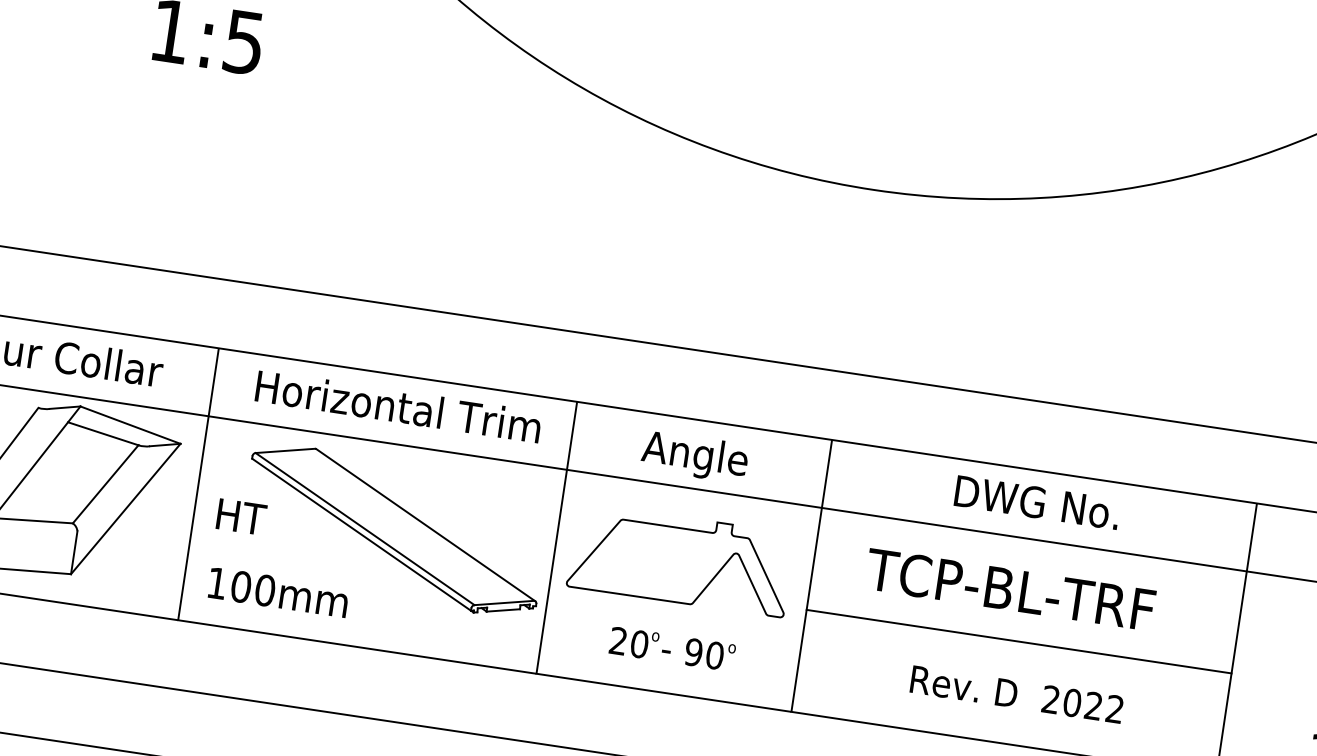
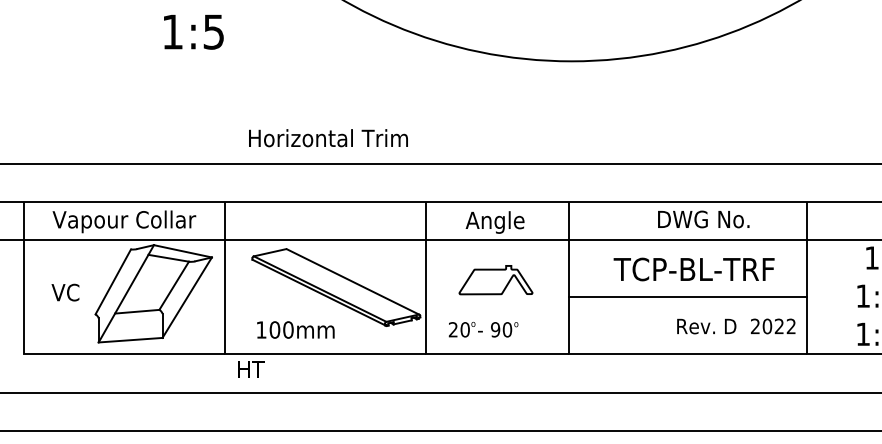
text: (398, 407) -> (328, 138), moved
text: (1036, 502) -> (703, 219), moved
text: (241, 516) -> (251, 369), moved
part: (680, 558) -> (495, 279), size x0.6
text: (1009, 589) -> (693, 269), moved
text: (277, 591) -> (295, 329), moved
text: (672, 648) -> (483, 329), moved
text: (1017, 694) -> (736, 326), moved

